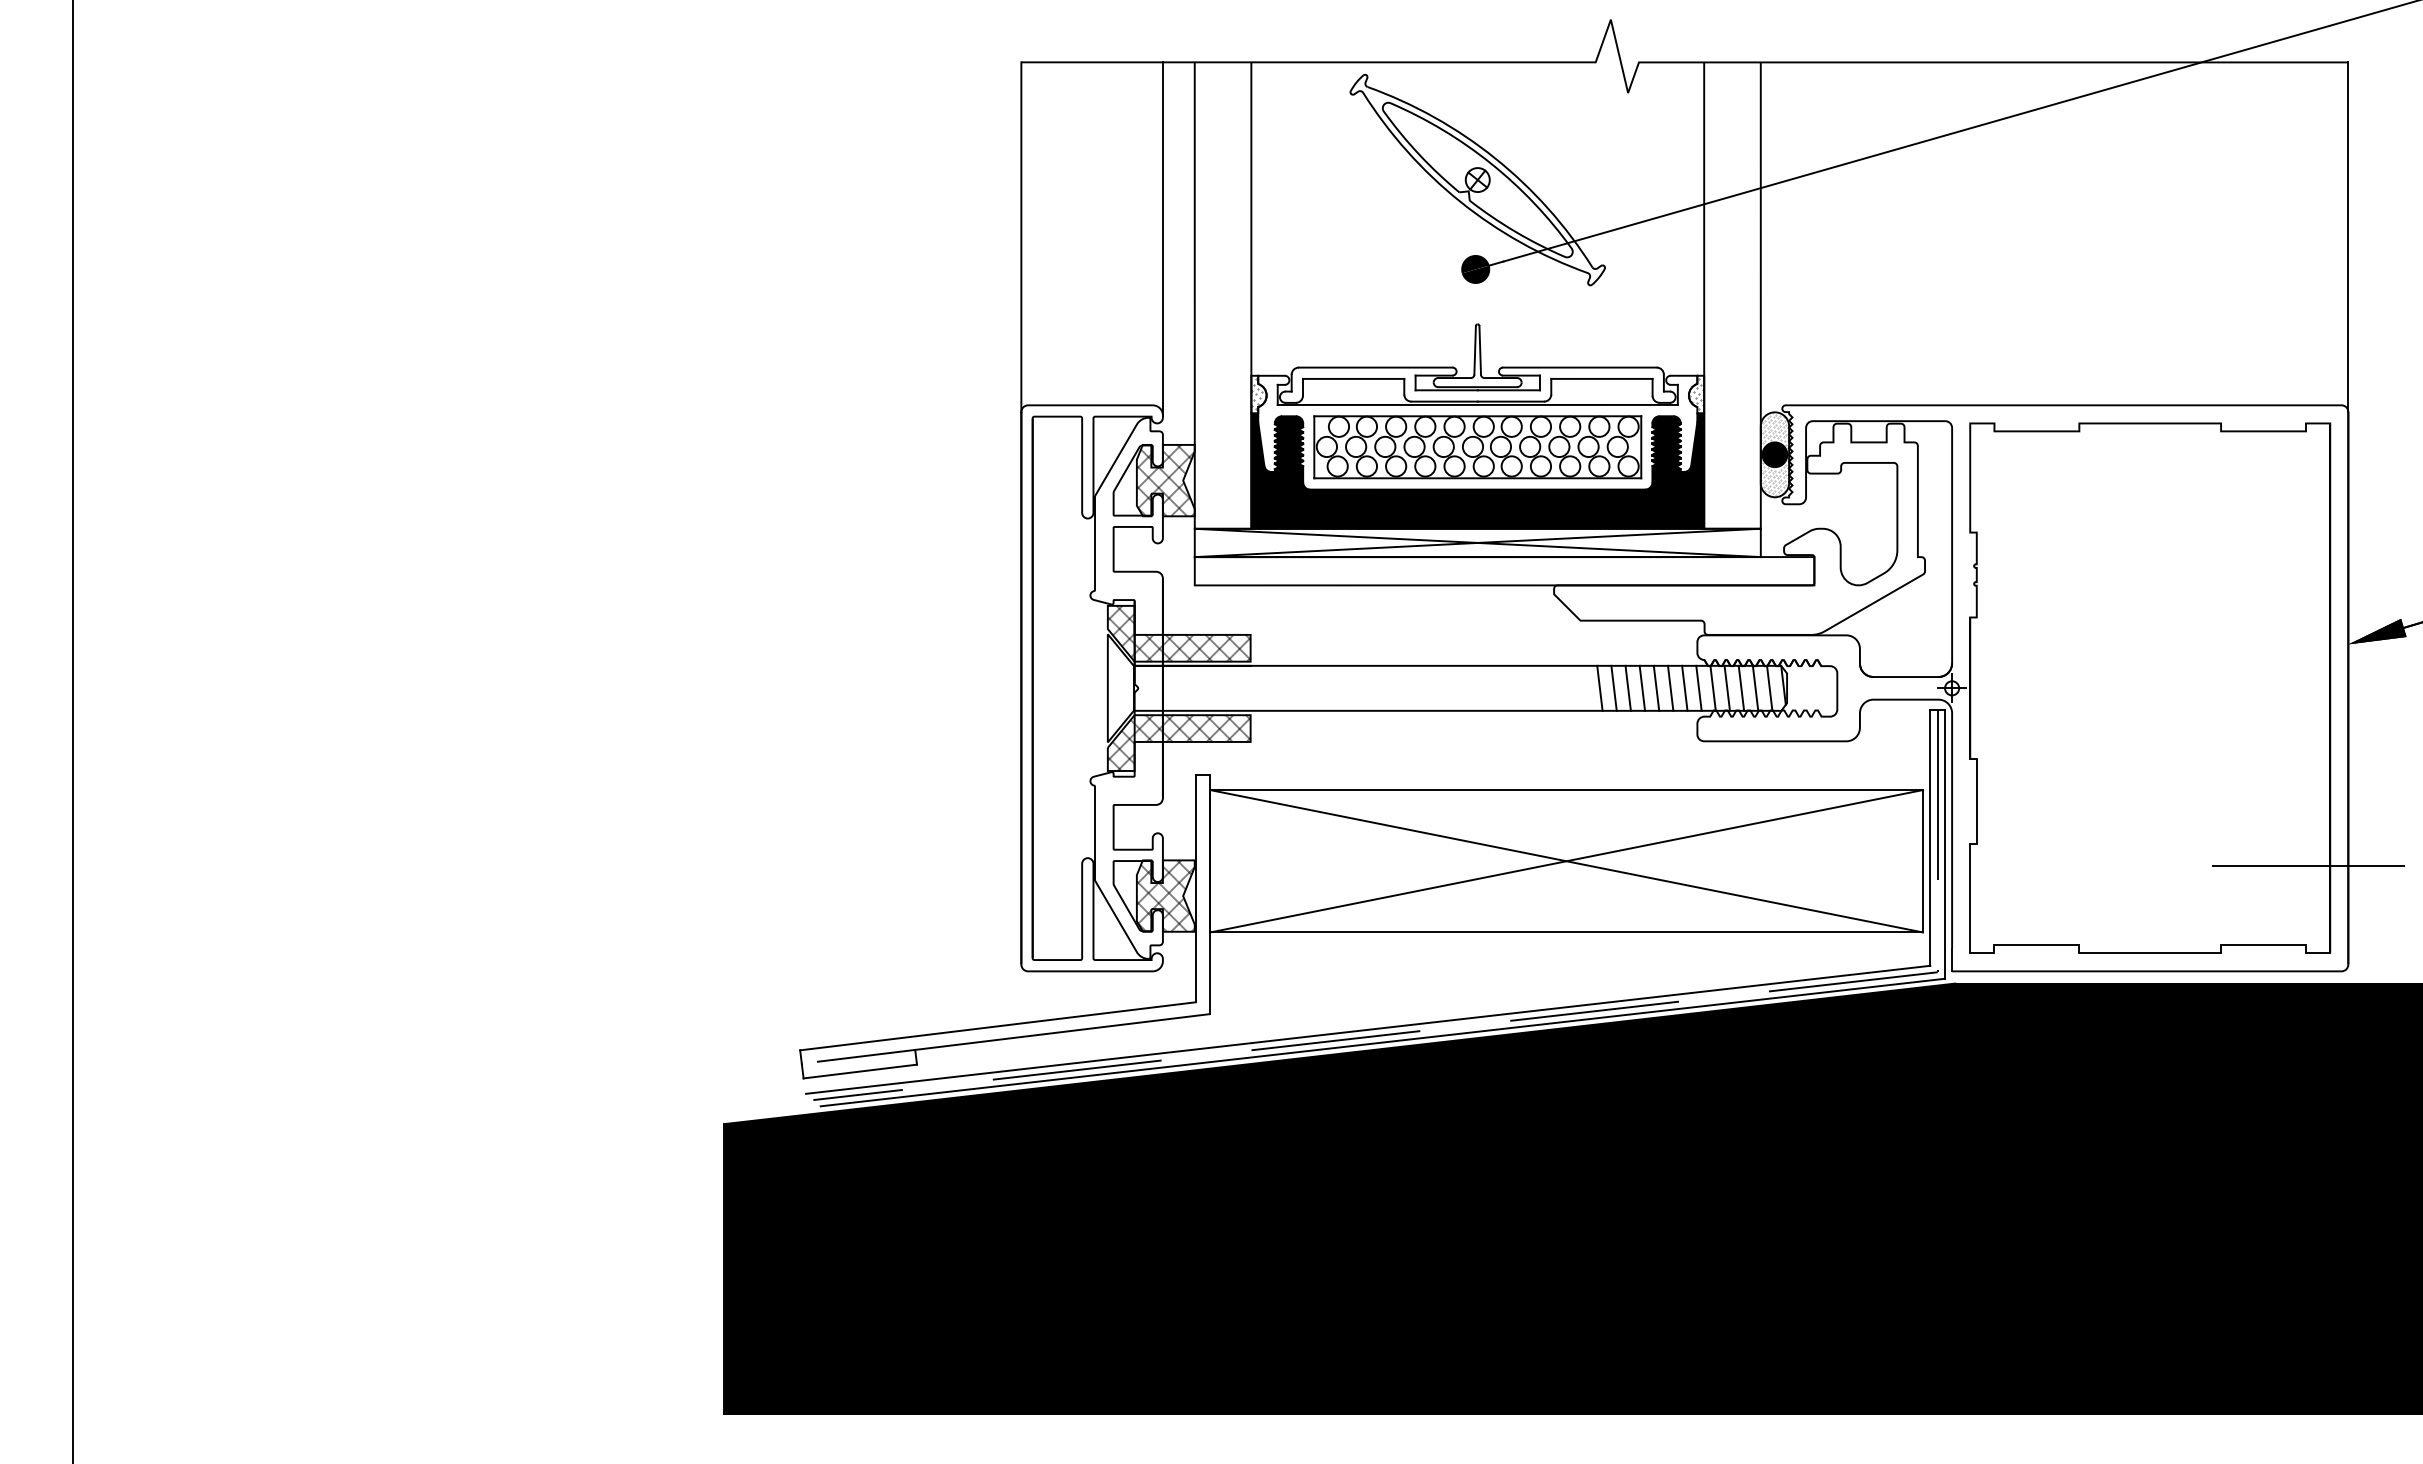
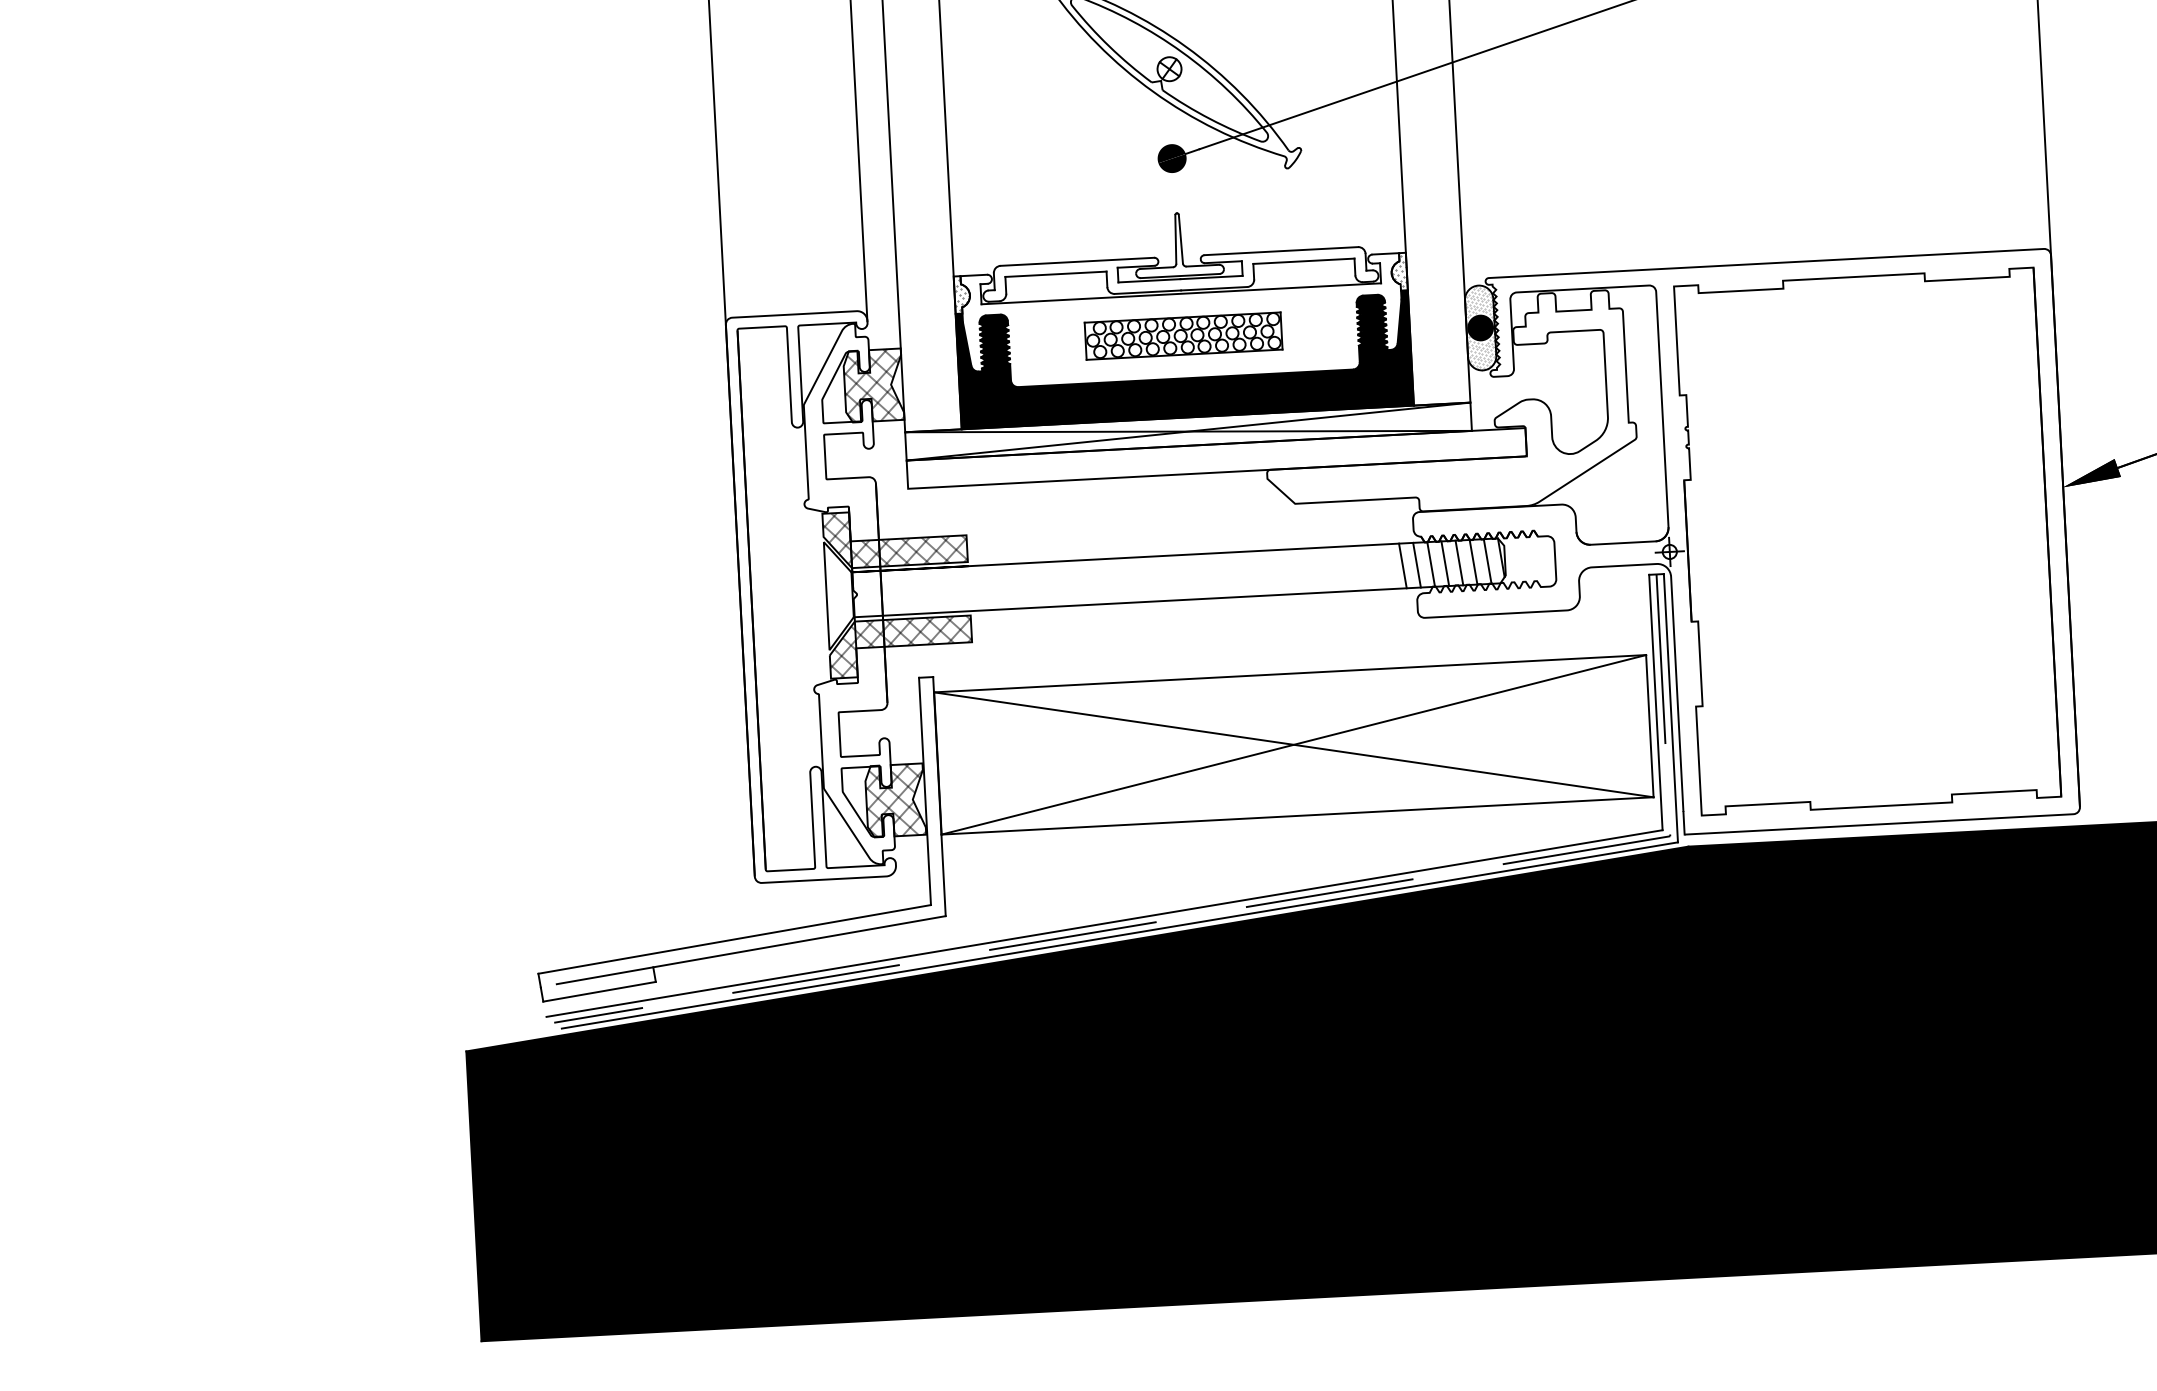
part: (1477, 447) -> (1183, 336), size x0.6
line: (1599, 687) -> (1317, 569), removed
line: (1613, 687) -> (1331, 568), removed
line: (1627, 687) -> (1345, 568), removed
line: (1642, 687) -> (1360, 567), removed
line: (1656, 687) -> (1374, 566), removed
line: (1670, 687) -> (1388, 565), removed
line: (2307, 866) -> (2034, 711), removed

